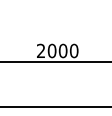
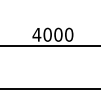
text: (40, 50) -> (36, 34), 2000 -> 4000

